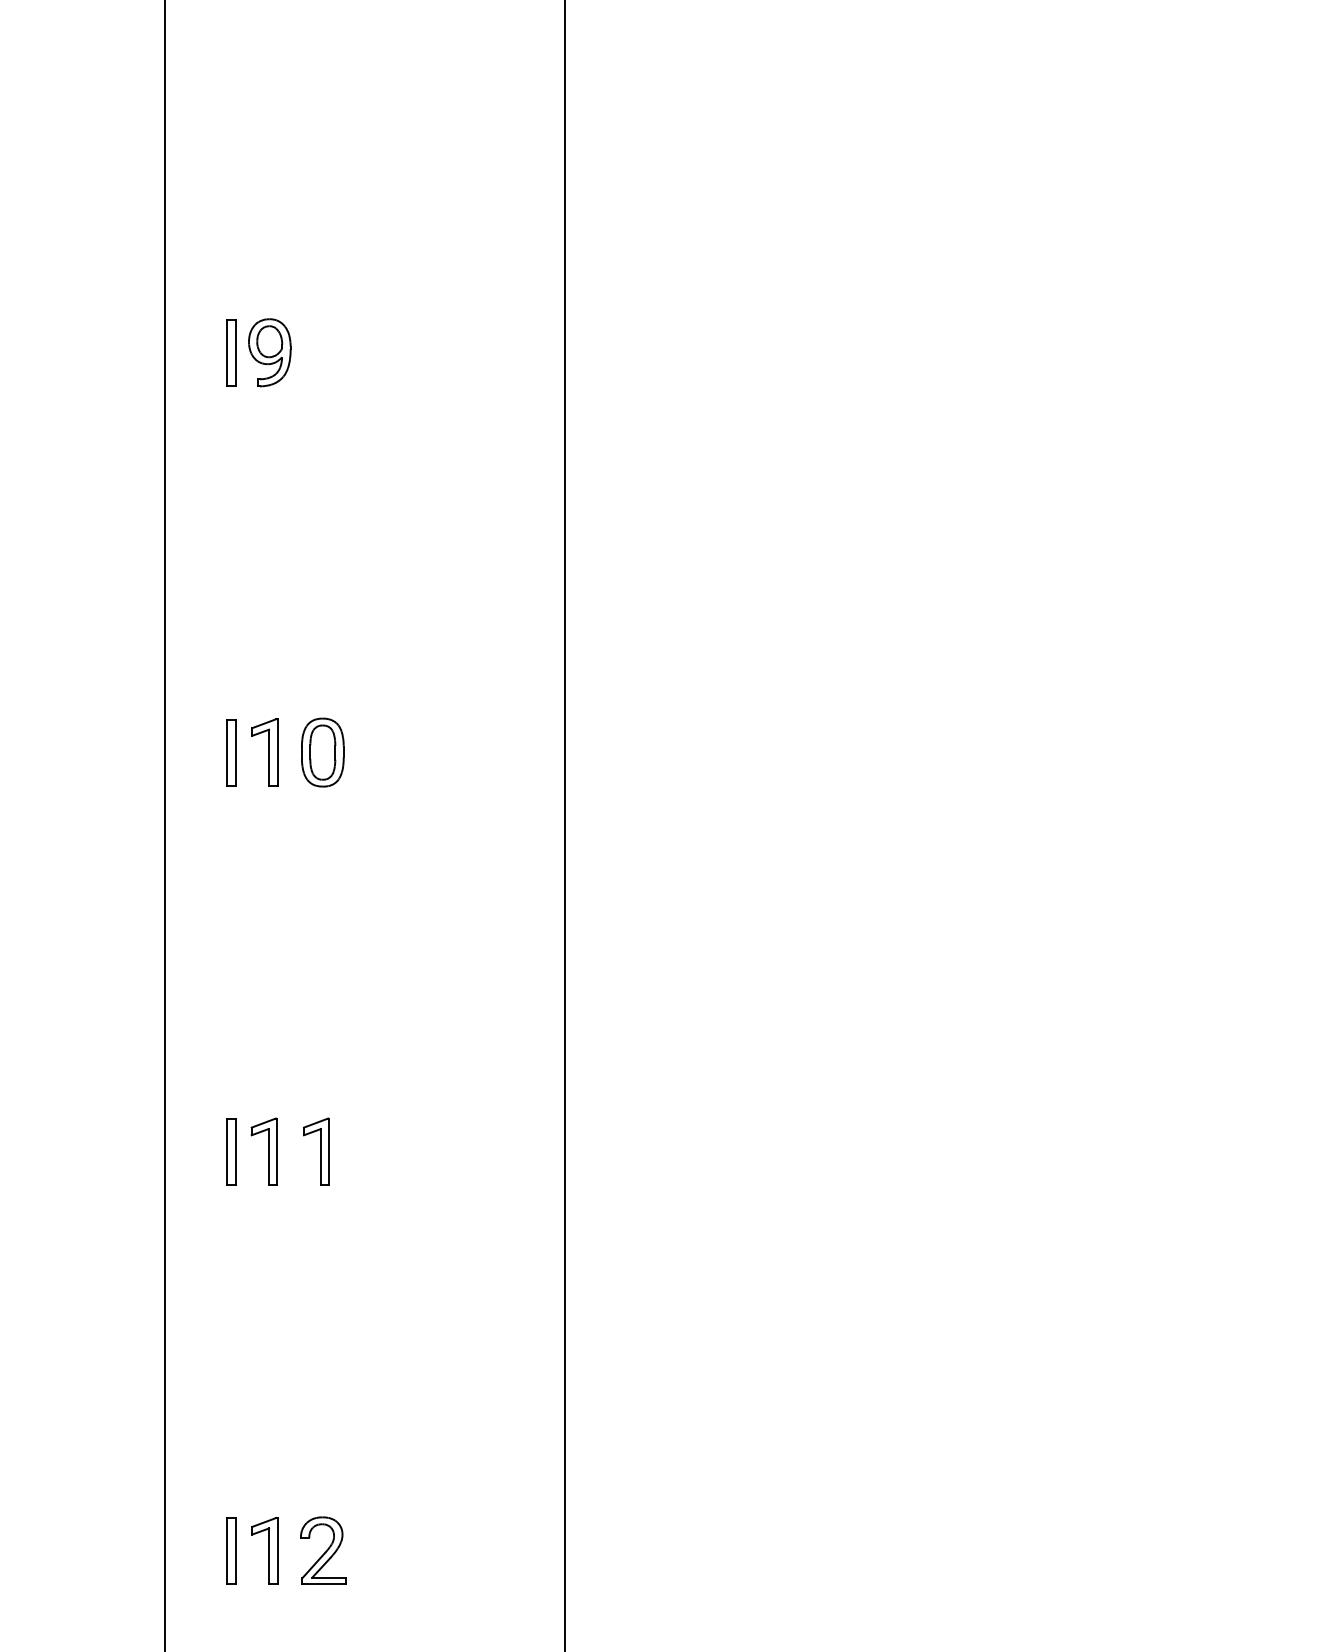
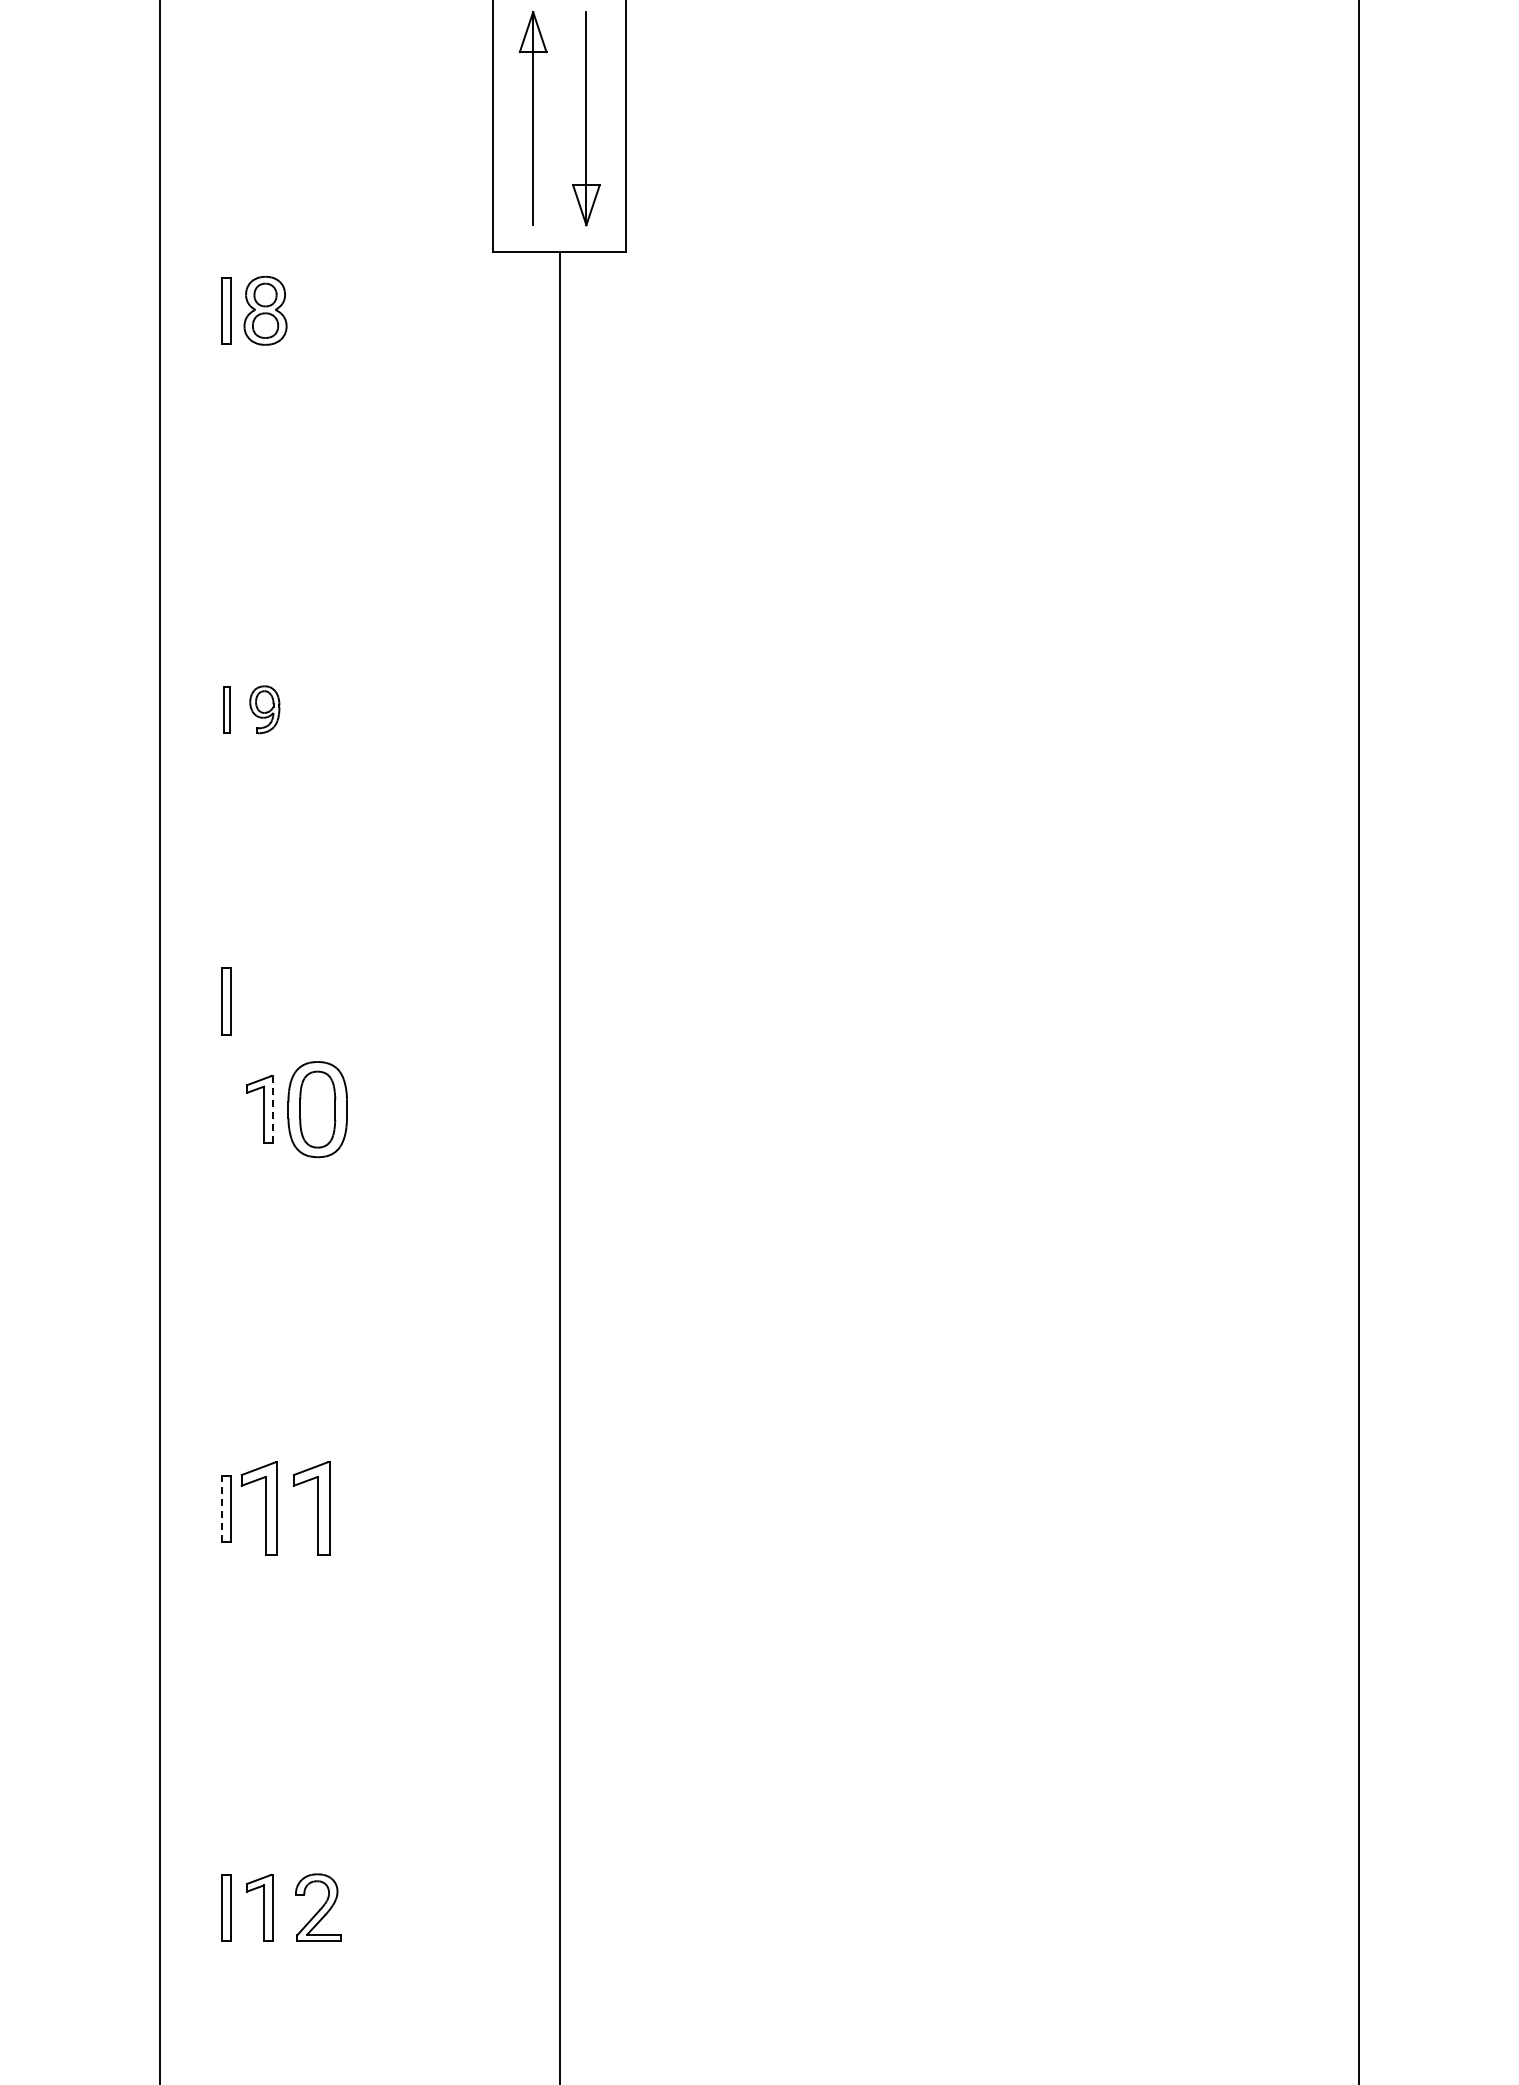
part: (231, 352) -> (226, 709), size x0.7
part: (269, 352) -> (264, 709), size x0.7
part: (231, 752) -> (226, 1001), moved
line: (277, 752) -> (272, 1109), solid -> dashed
part: (322, 752) -> (317, 1109), size x1.4
line: (226, 1151) -> (221, 1508), solid -> dashed
part: (263, 1151) -> (258, 1508), size x1.4
part: (316, 1151) -> (311, 1508), size x1.4

